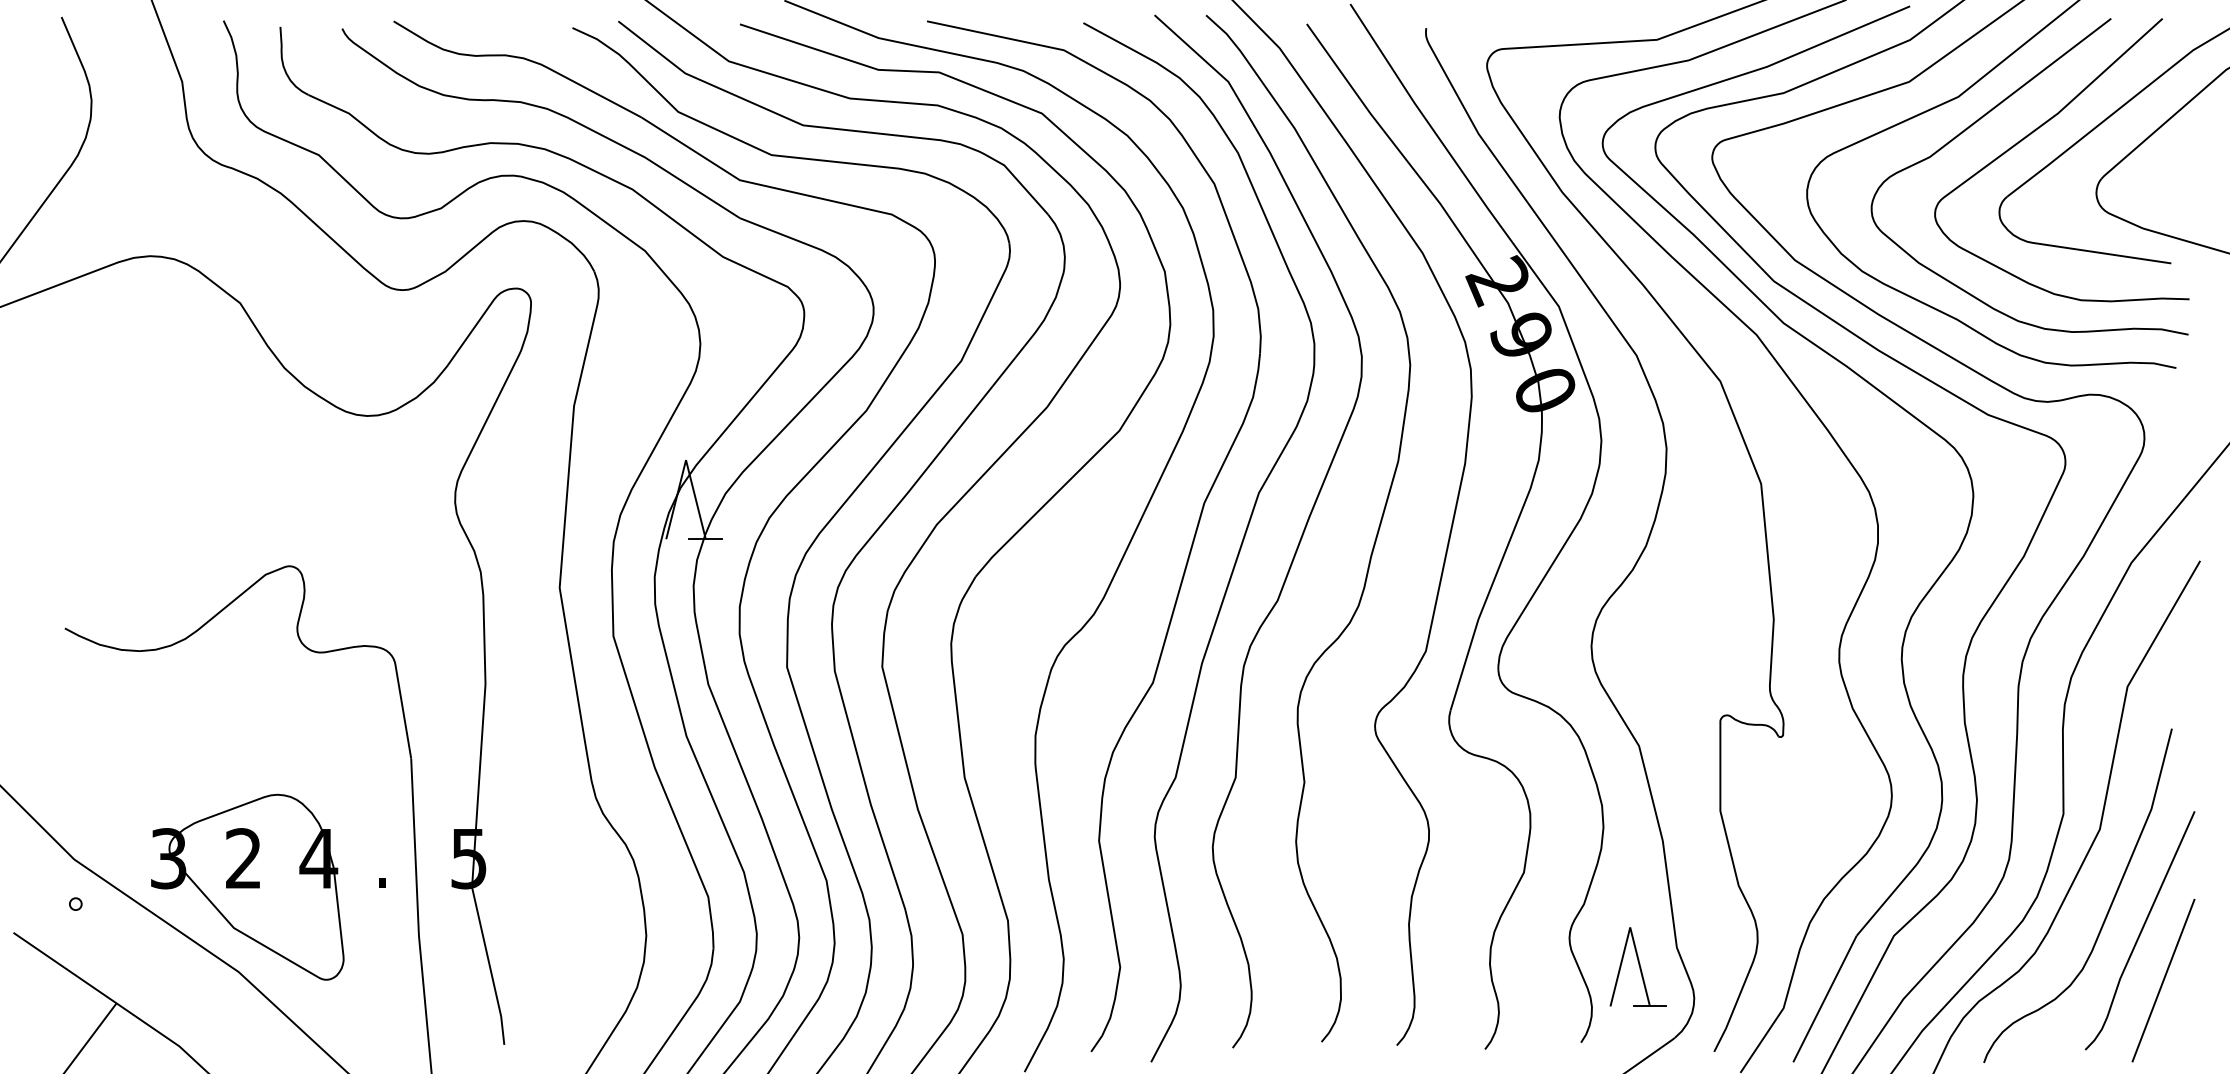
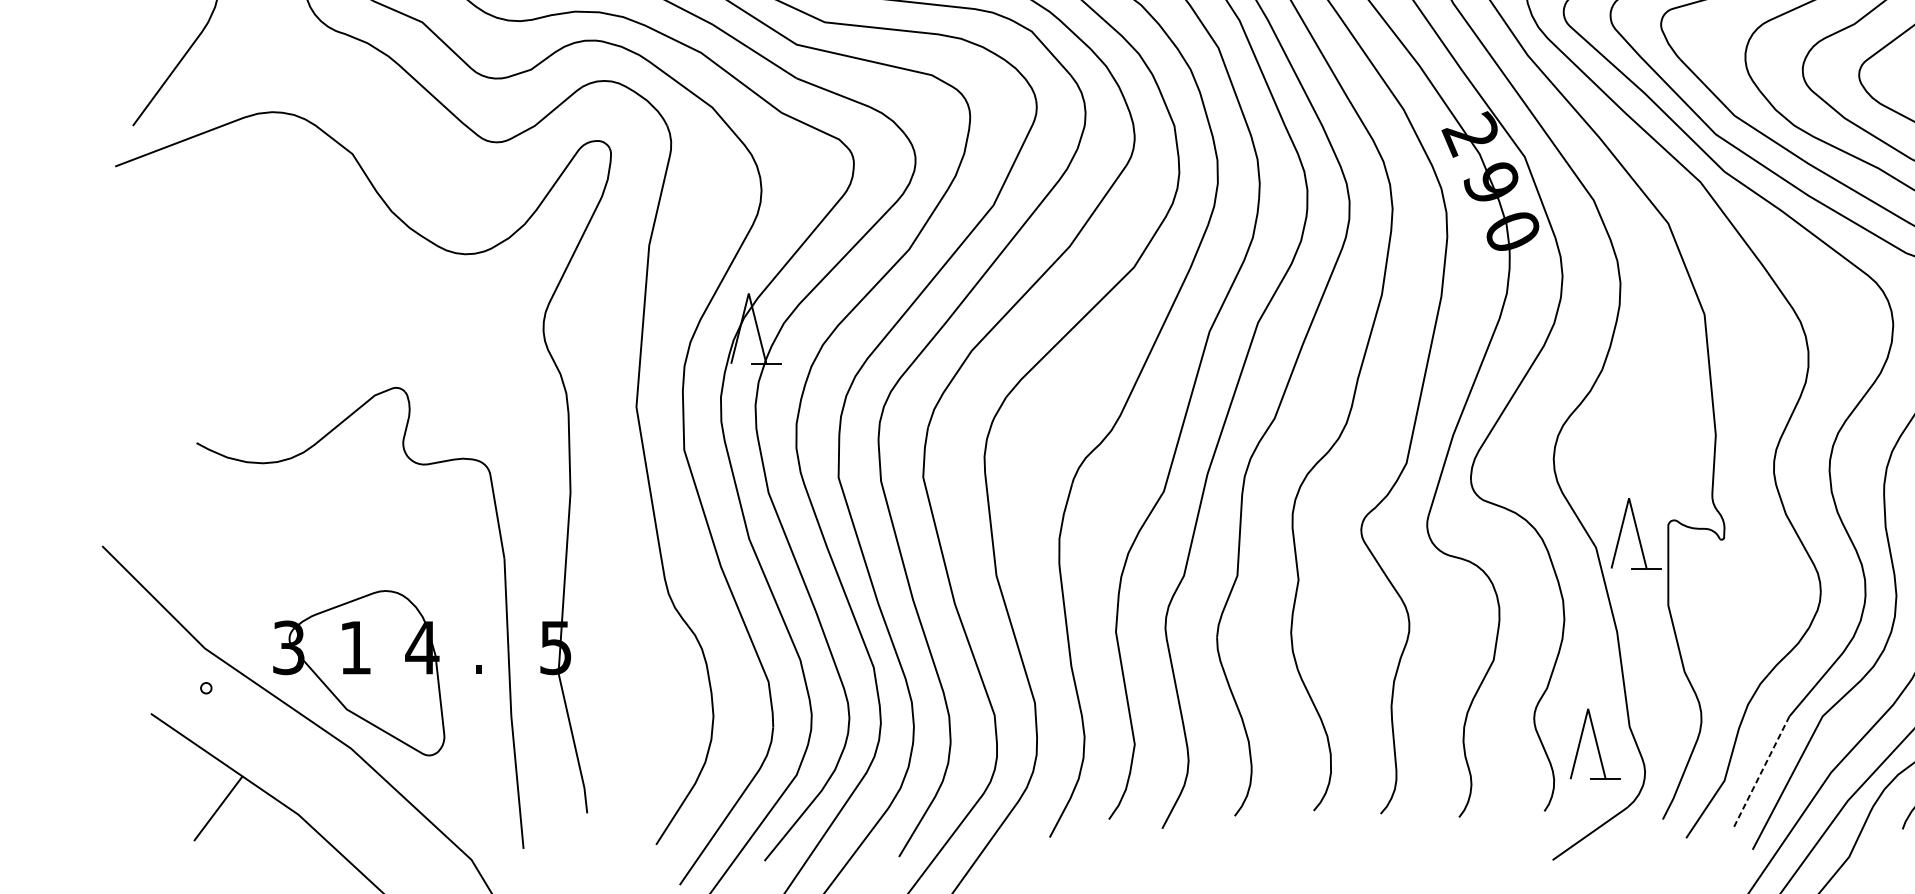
part: (1683, 729) -> (1635, 532), added
text: (243, 858) -> (355, 647), 2 -> 1
line: (1824, 999) -> (1760, 772), solid -> dashed

